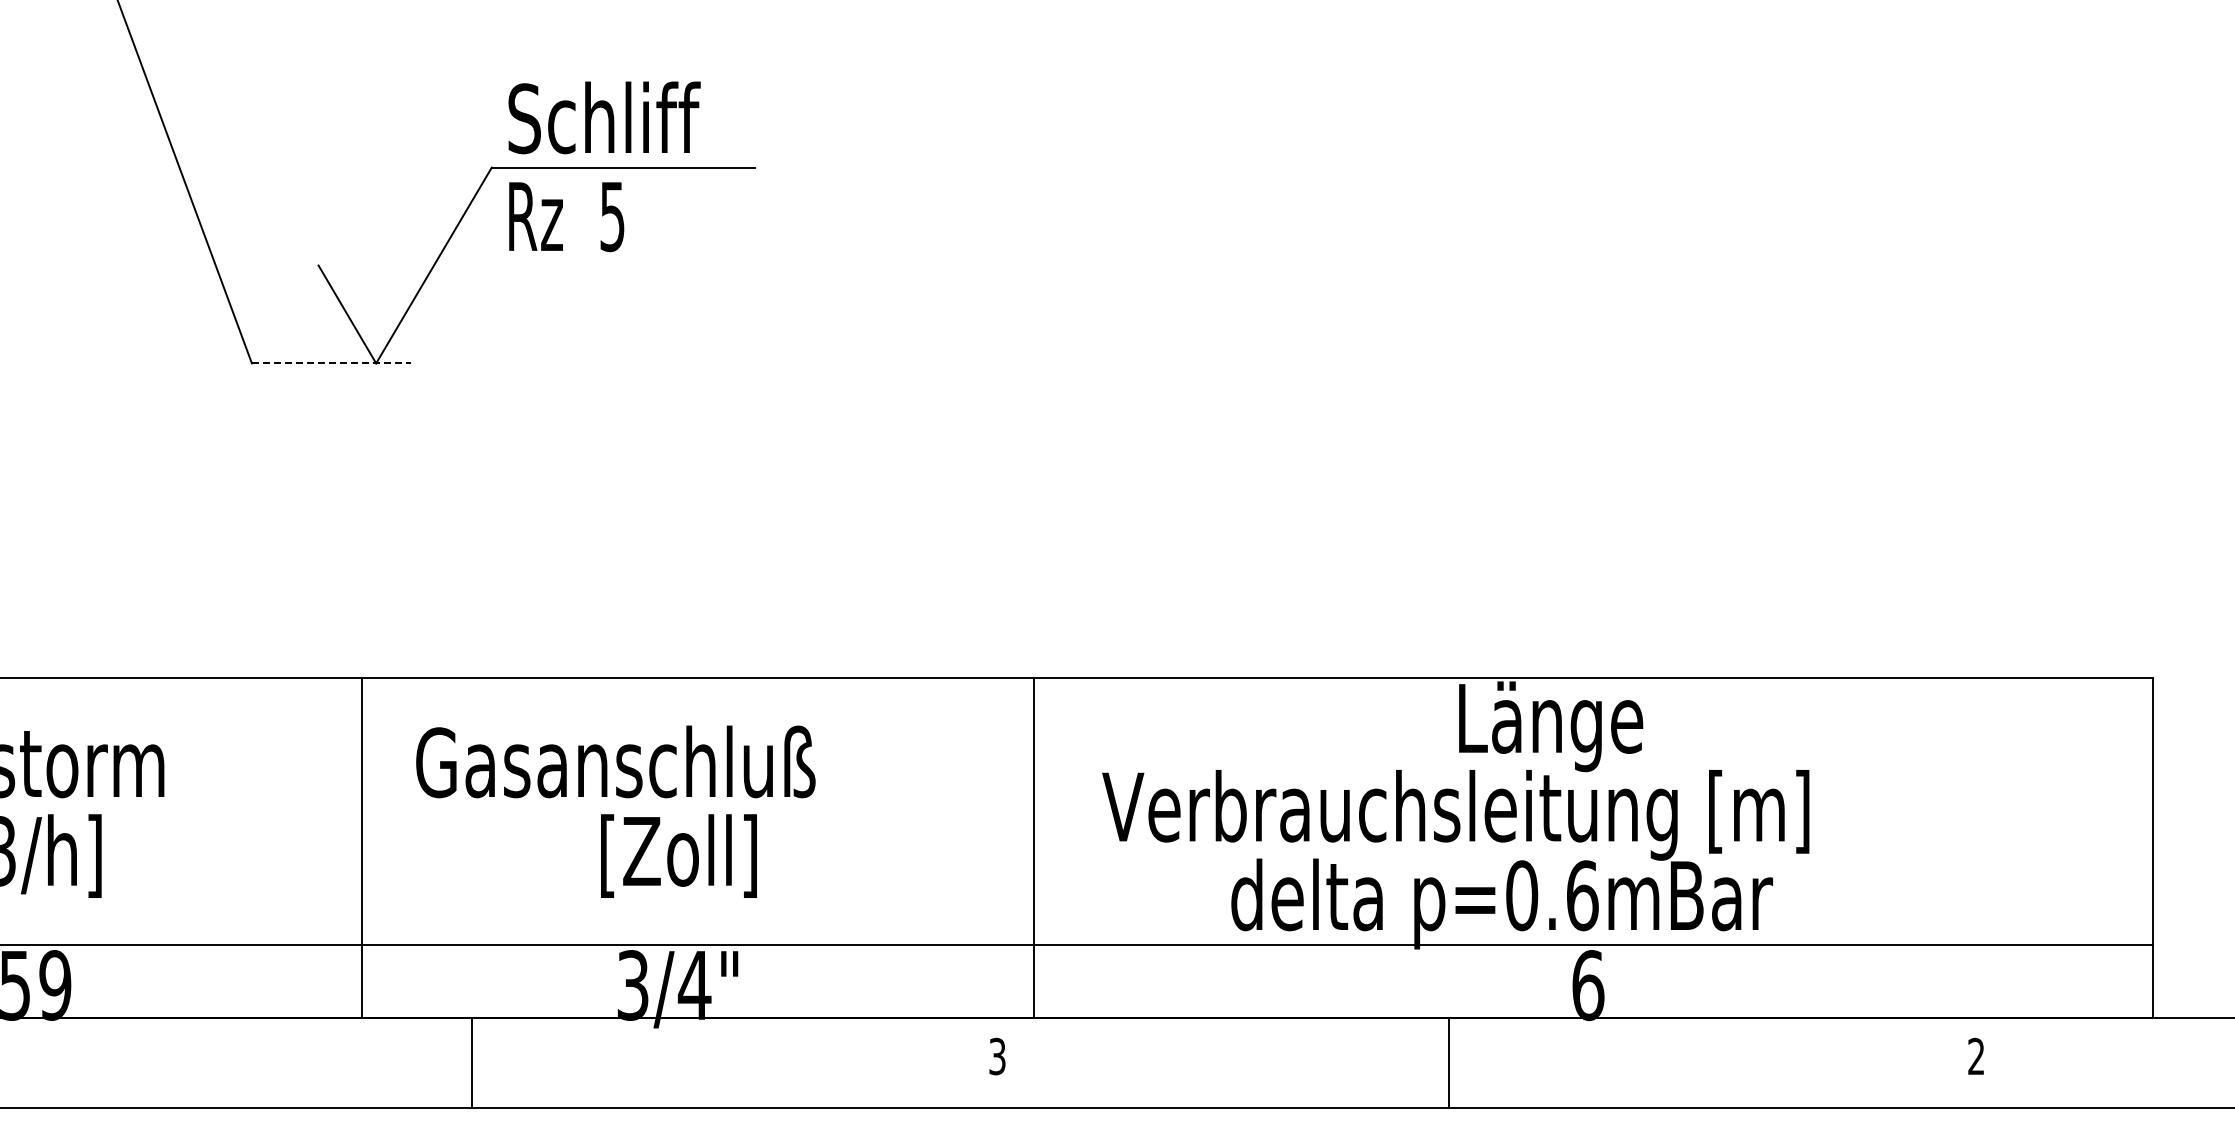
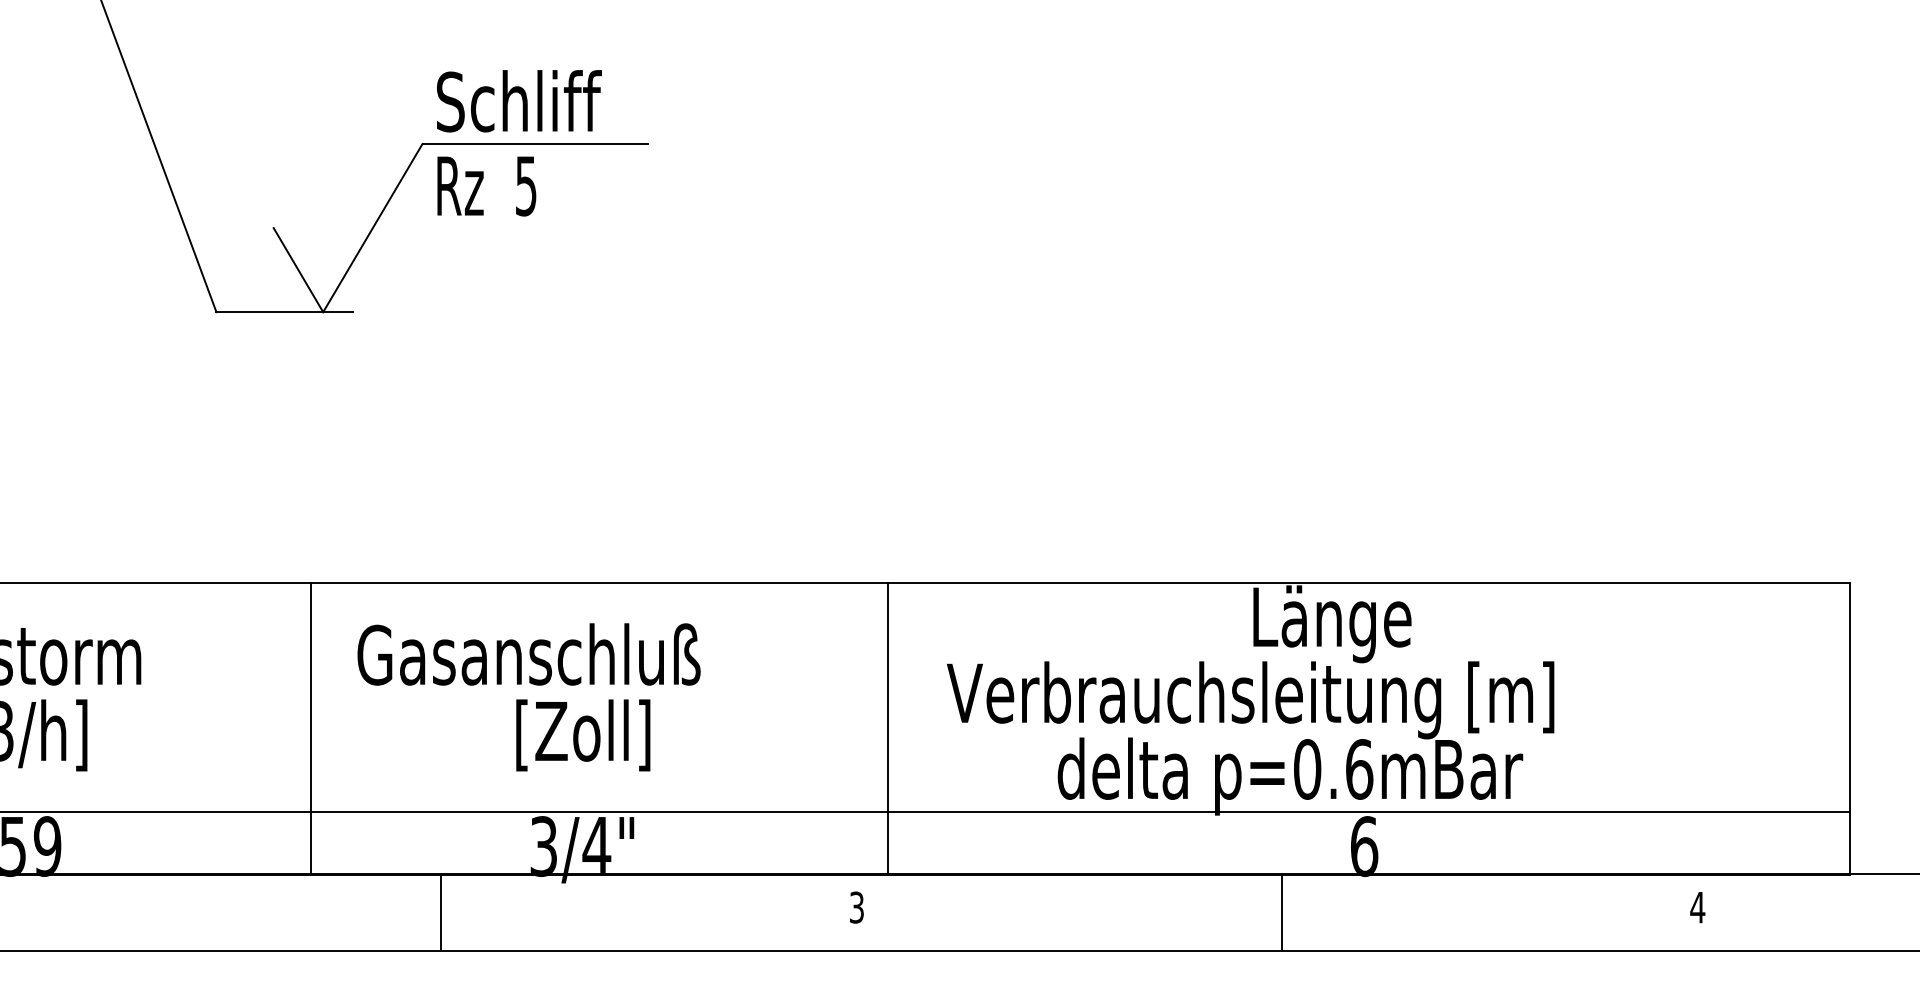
line: (331, 363) -> (284, 312), dashed -> solid
text: (1976, 1055) -> (1697, 906), 2 -> 4
line: (471, 1062) -> (441, 912), moved
line: (1448, 1062) -> (1282, 912), moved

